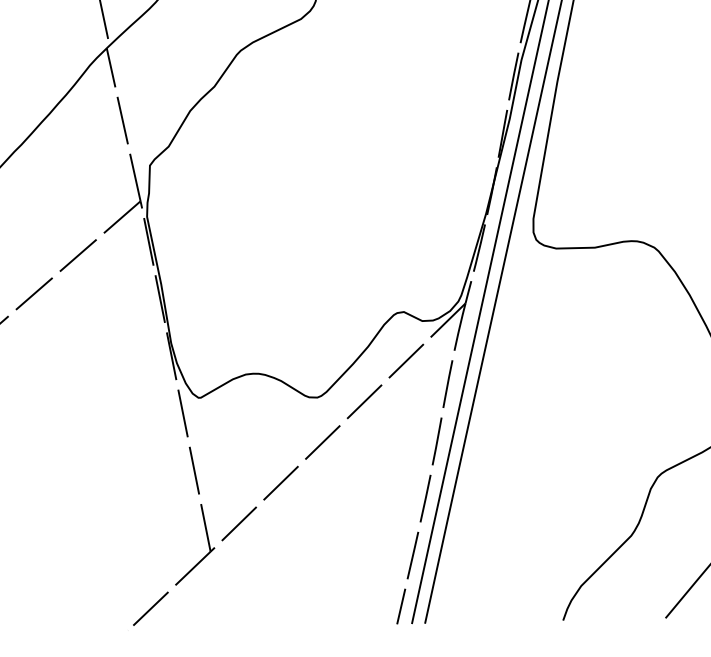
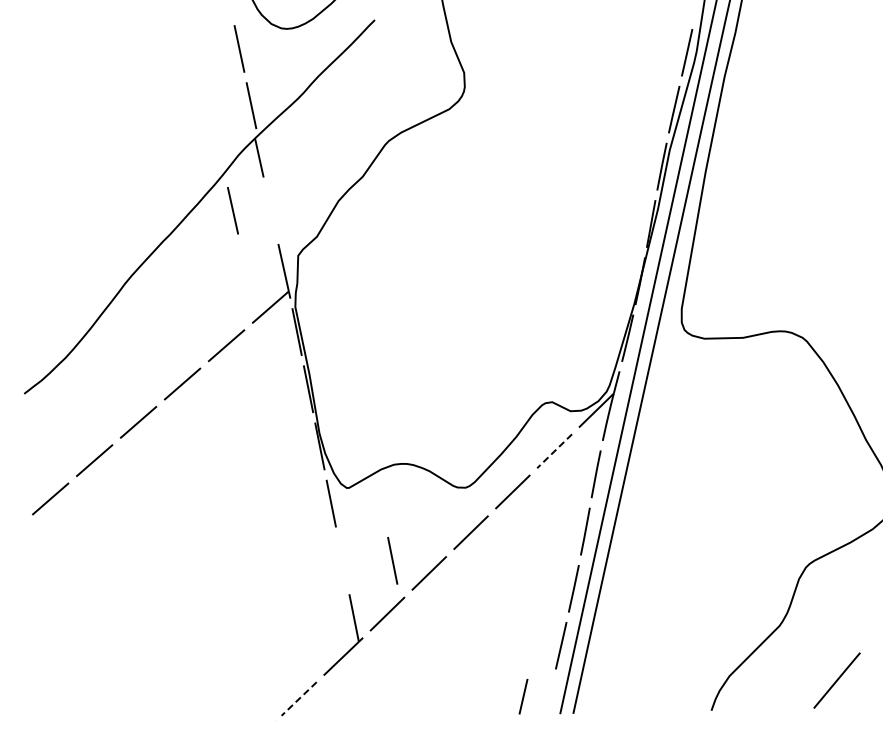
line: (122, 120) -> (232, 210), moved
line: (406, 361) -> (554, 451), solid -> dashed
line: (194, 470) -> (392, 560), moved
line: (401, 606) -> (523, 696), moved
line: (150, 609) -> (298, 699), solid -> dashed

